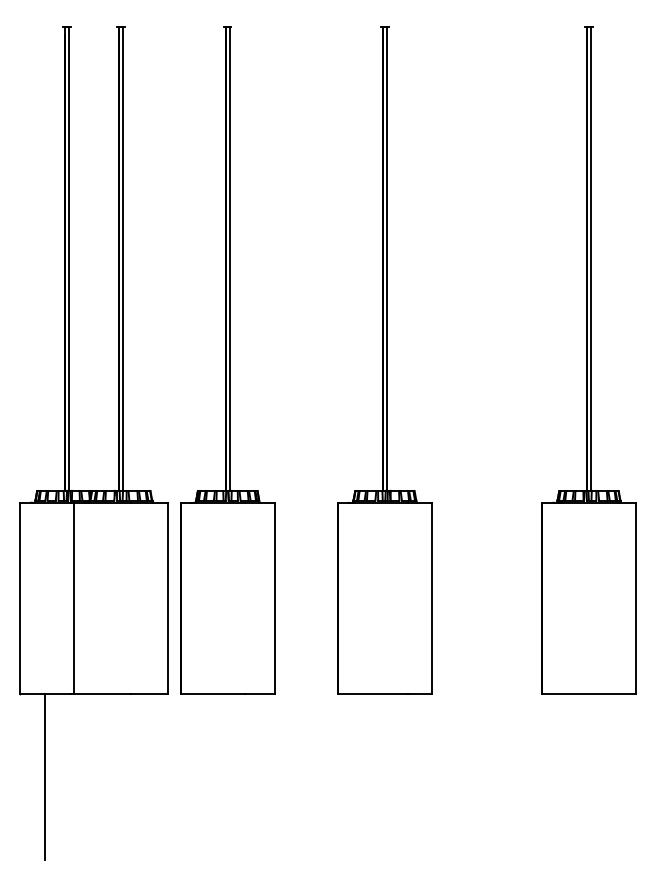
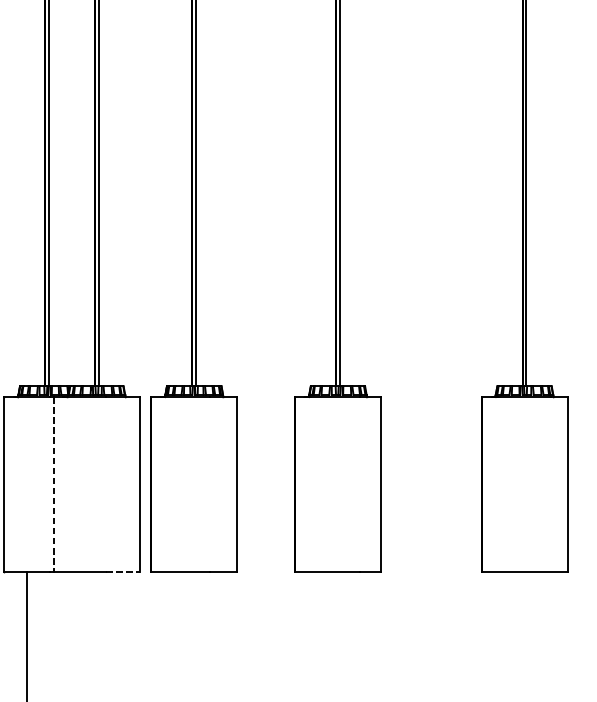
line: (73, 598) -> (53, 484), solid -> dashed
line: (150, 694) -> (123, 572), solid -> dashed

